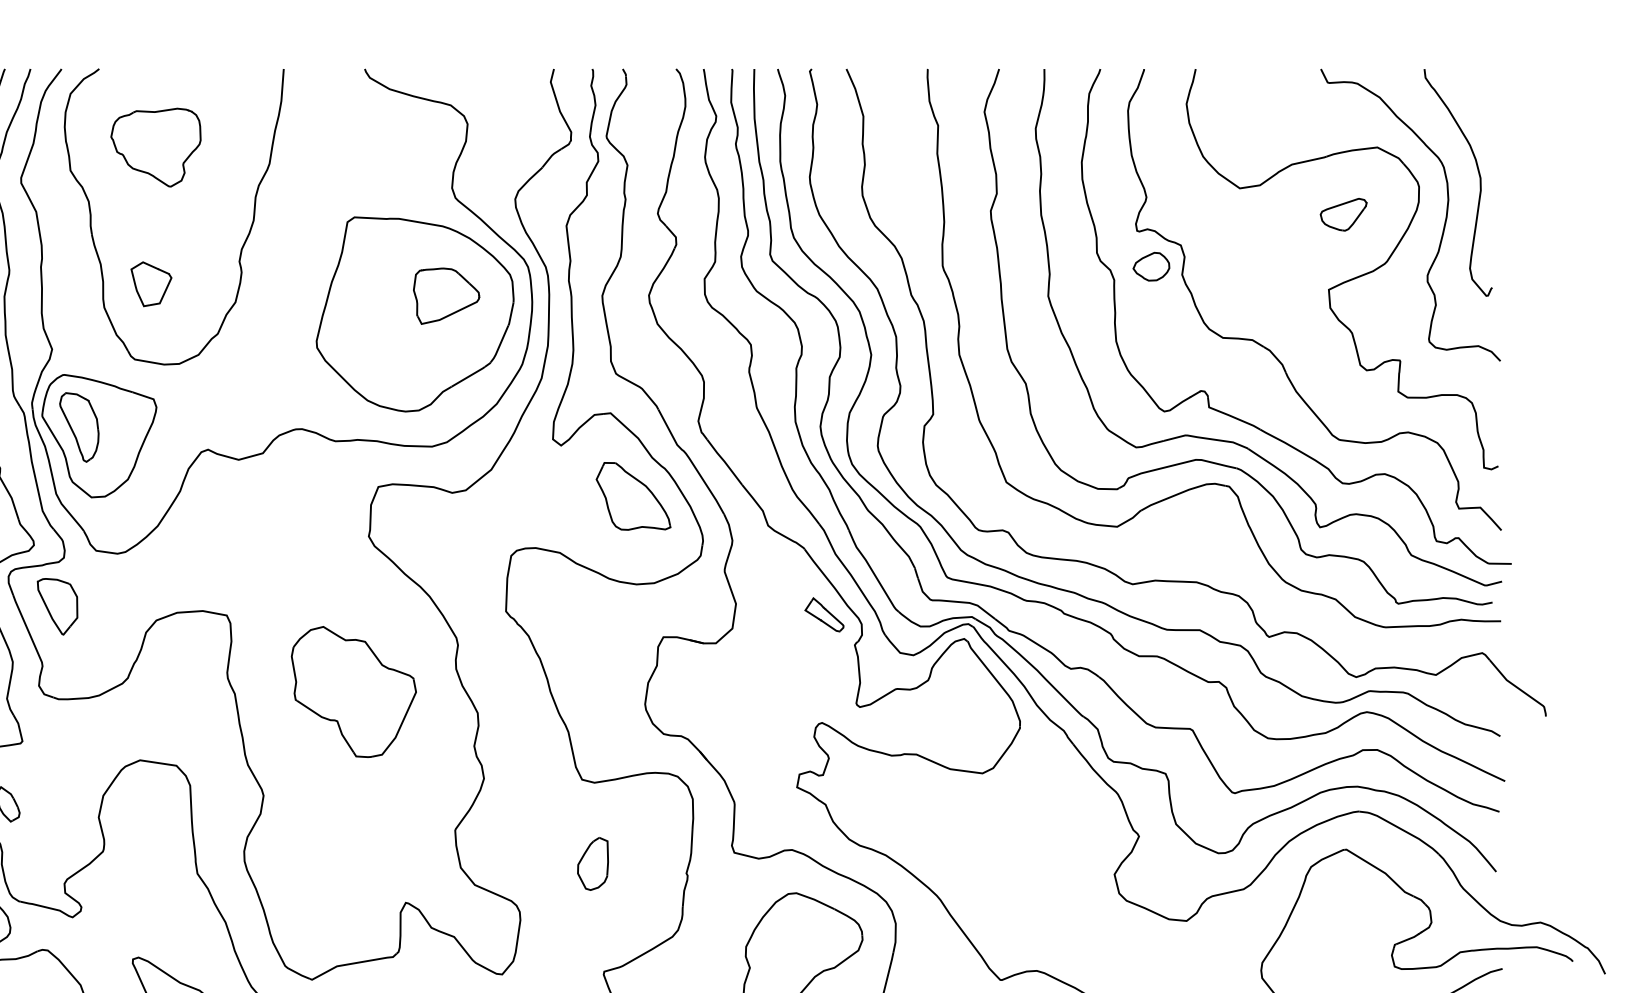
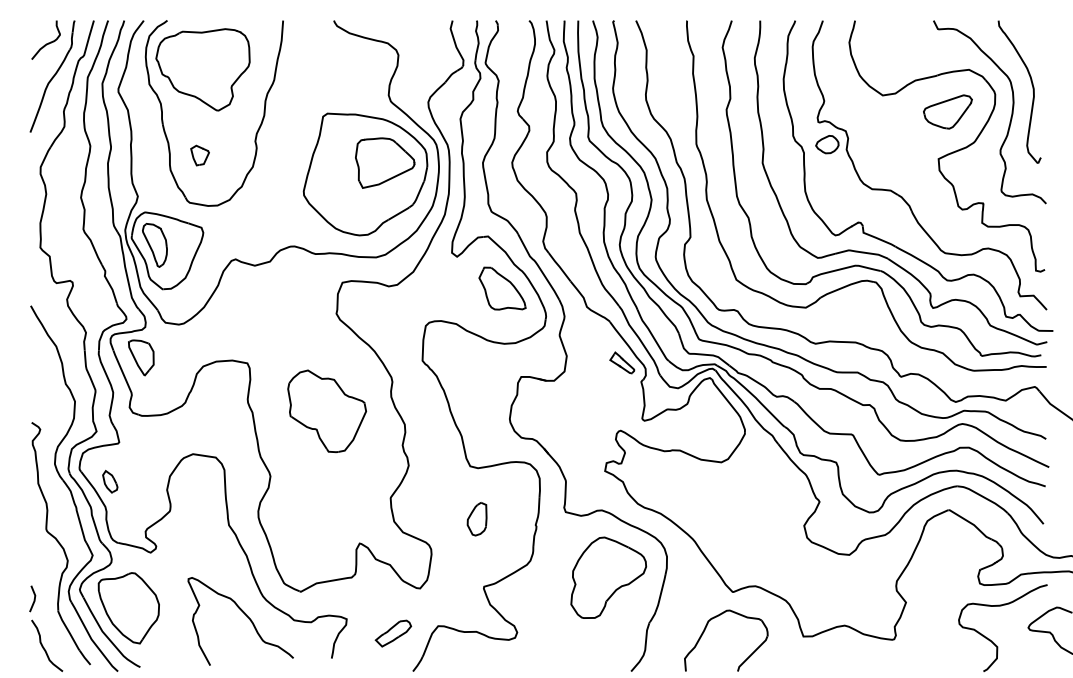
part: (155, 146) -> (202, 69), size x1.67
part: (1343, 213) -> (947, 111), size x1.67
part: (150, 284) -> (199, 155), size x0.71
part: (446, 295) -> (385, 162), size x1.43

